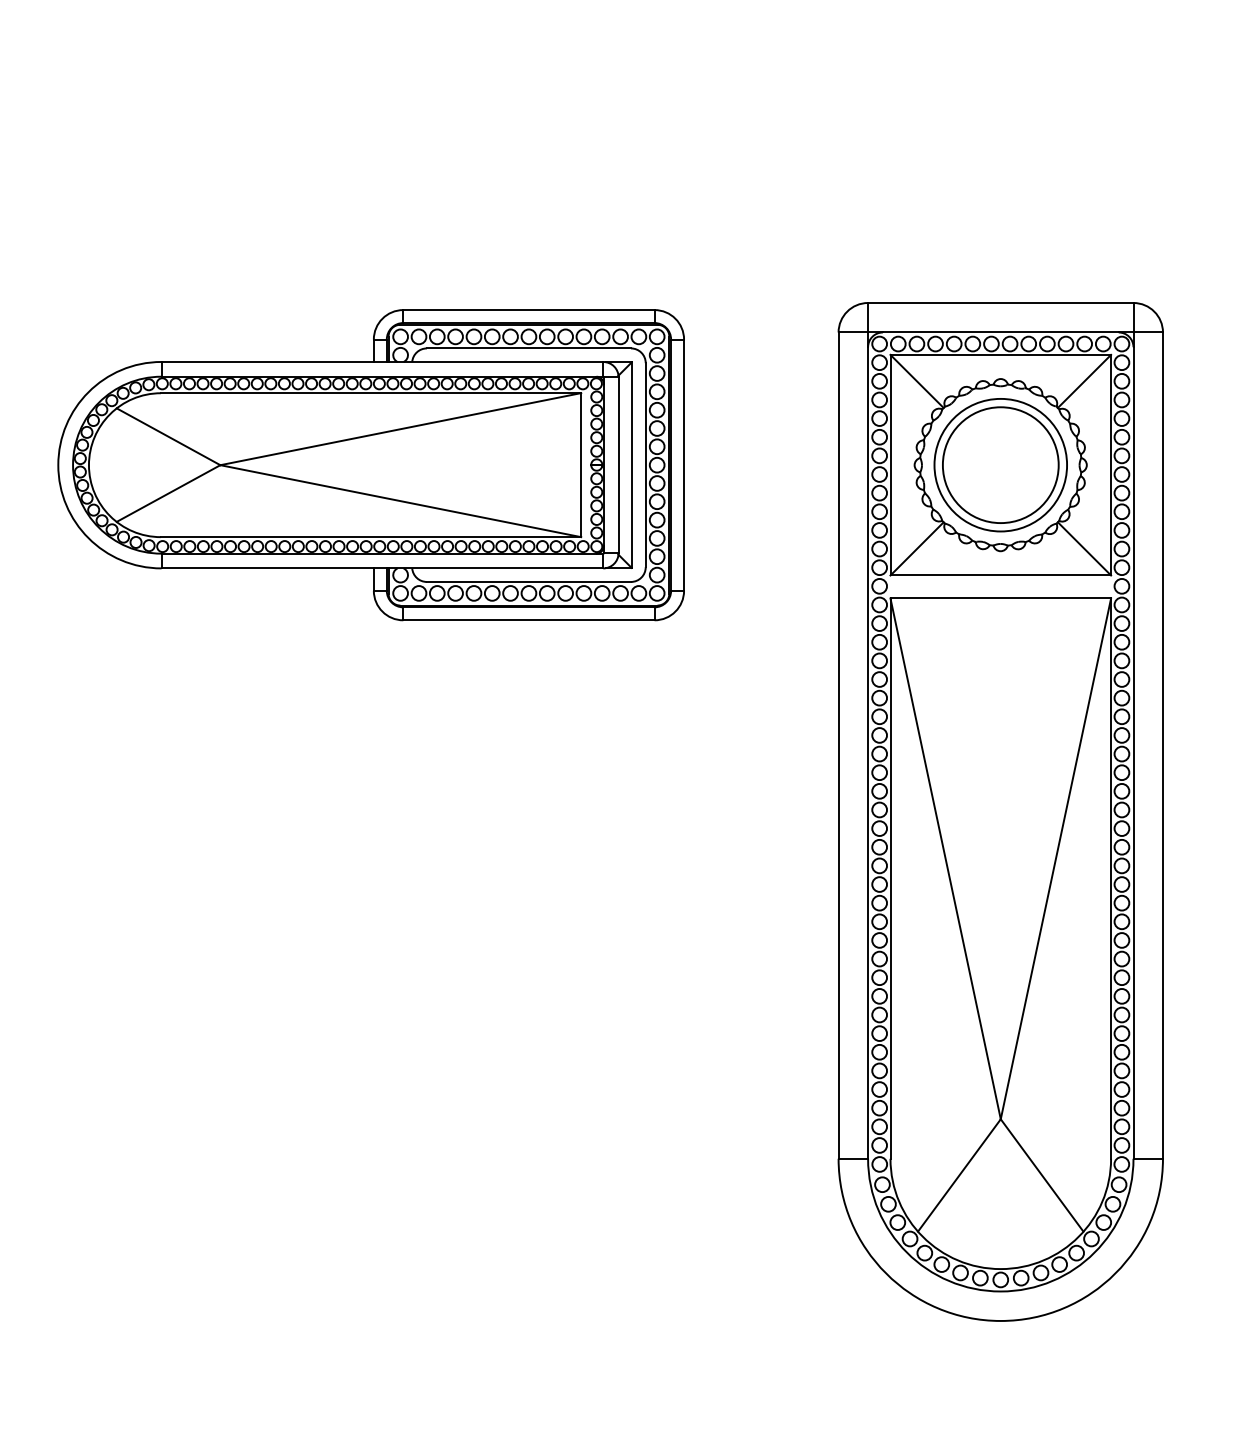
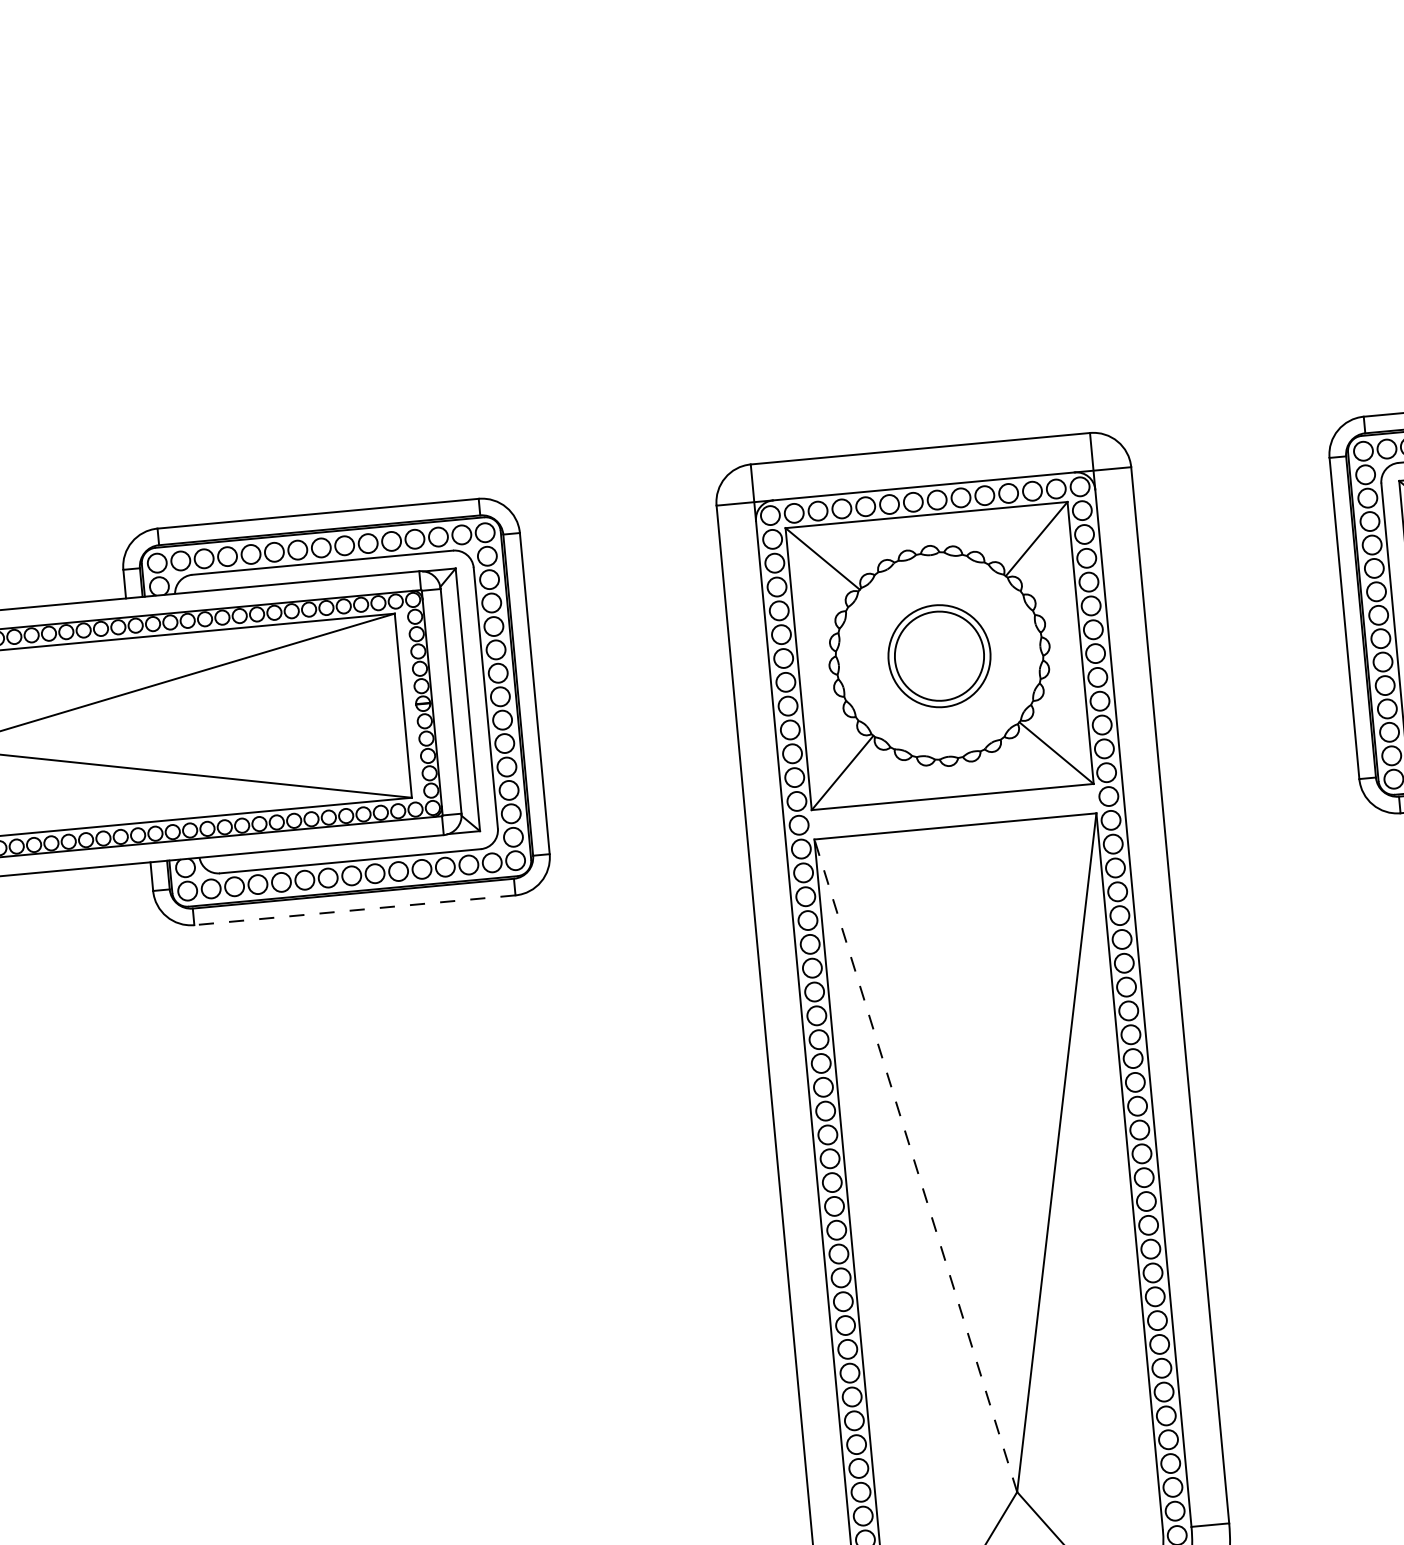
part: (1000, 465) -> (939, 656), size x0.6
line: (528, 620) -> (354, 910), solid -> dashed
line: (945, 858) -> (915, 1165), solid -> dashed

